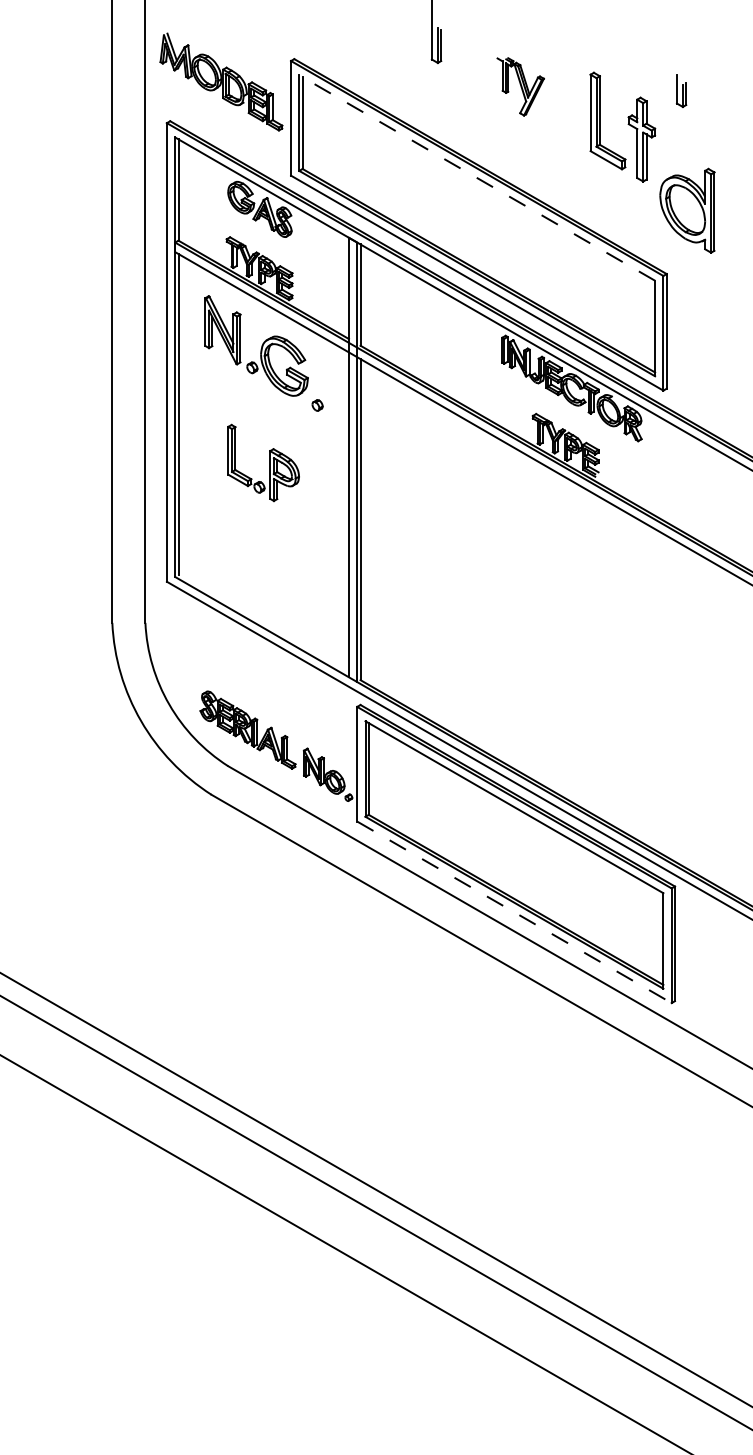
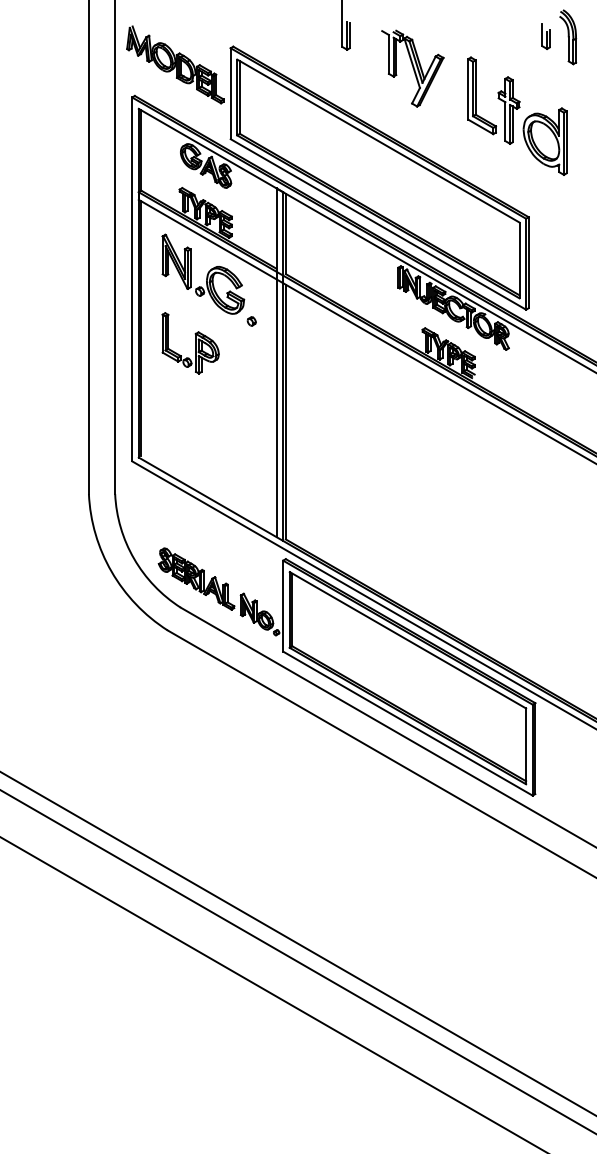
part: (716, 47) -> (568, 37), added
part: (520, 86) -> (412, 68), size x1.67
part: (681, 90) -> (546, 35), moved
line: (476, 177) -> (377, 140), dashed -> solid
part: (687, 210) -> (545, 141), moved
part: (263, 462) -> (190, 342), moved
line: (514, 912) -> (407, 723), dashed -> solid

